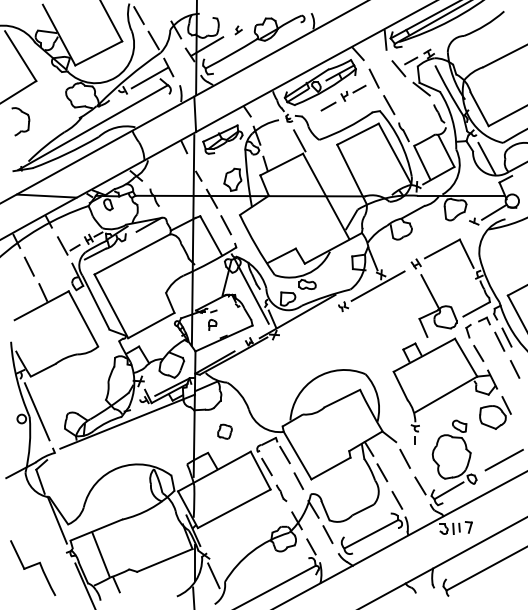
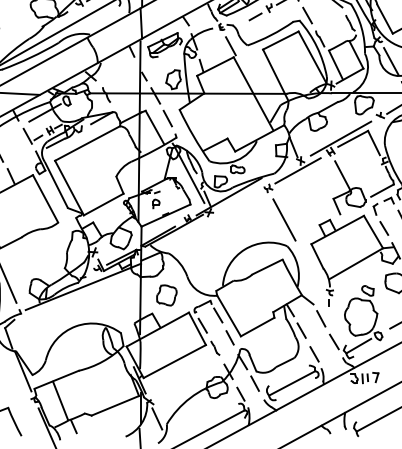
line: (82, 218) -> (44, 112), added
line: (428, 248) -> (341, 138), added
line: (362, 343) -> (284, 219), added
part: (224, 431) -> (166, 295), size x1.67

